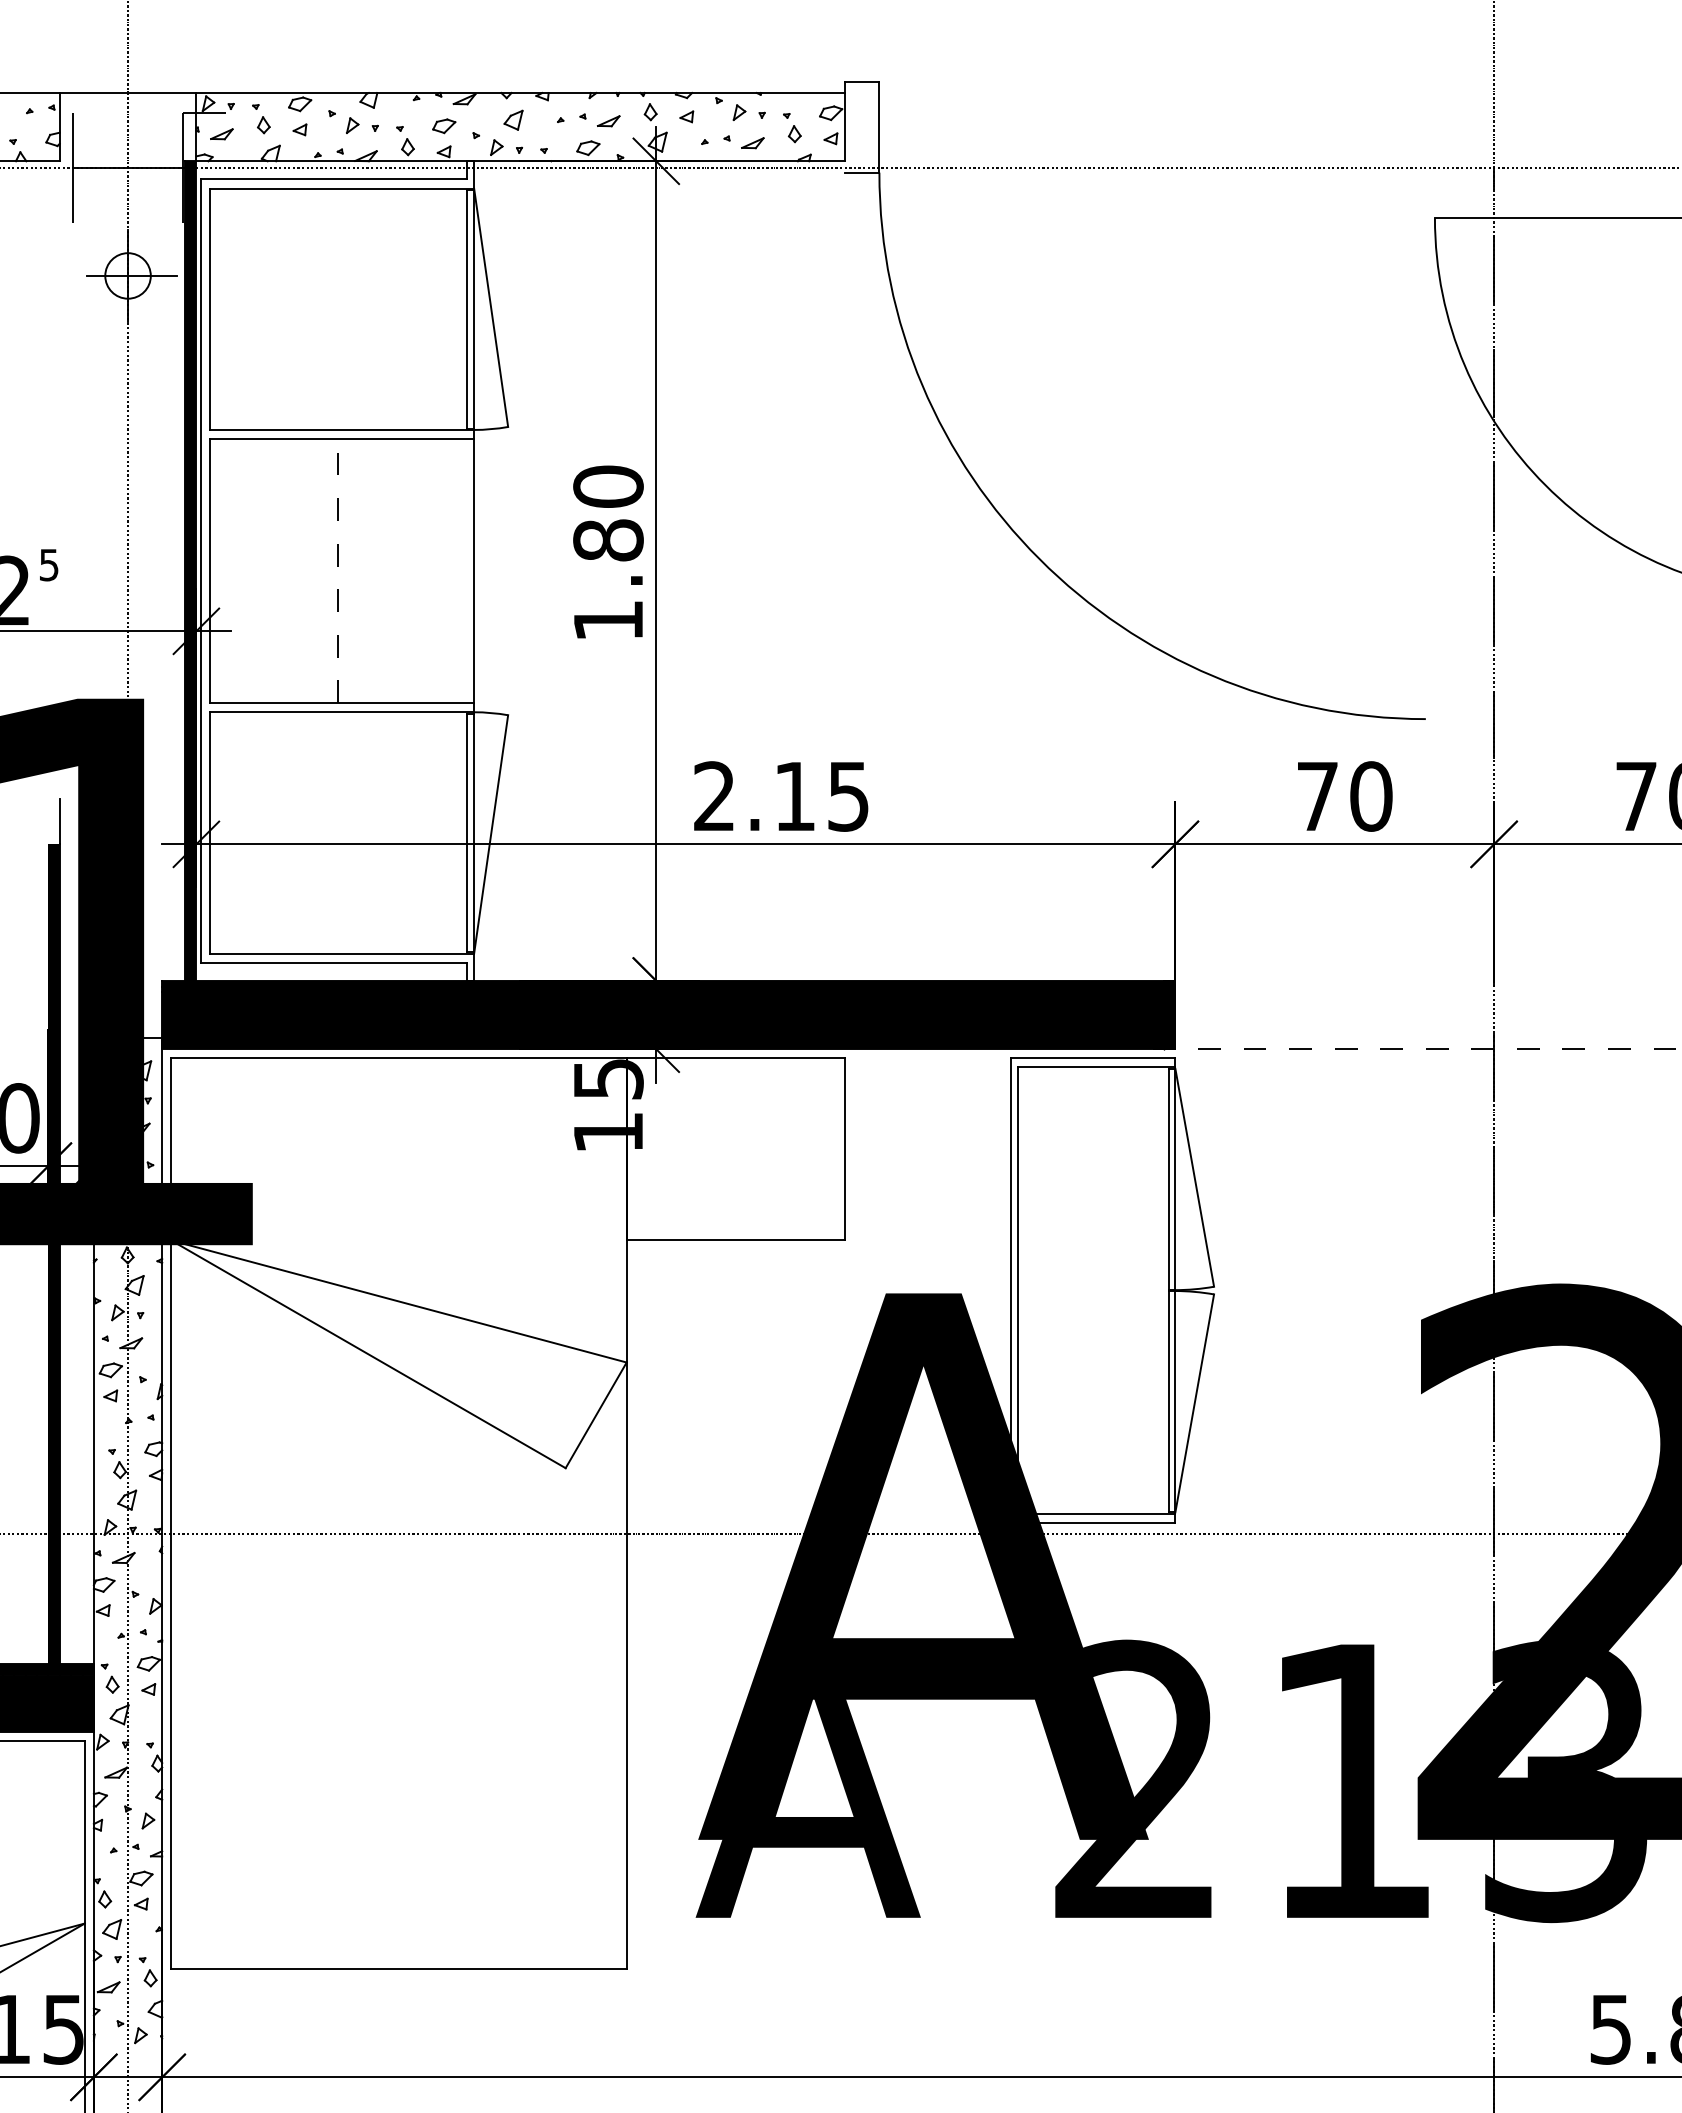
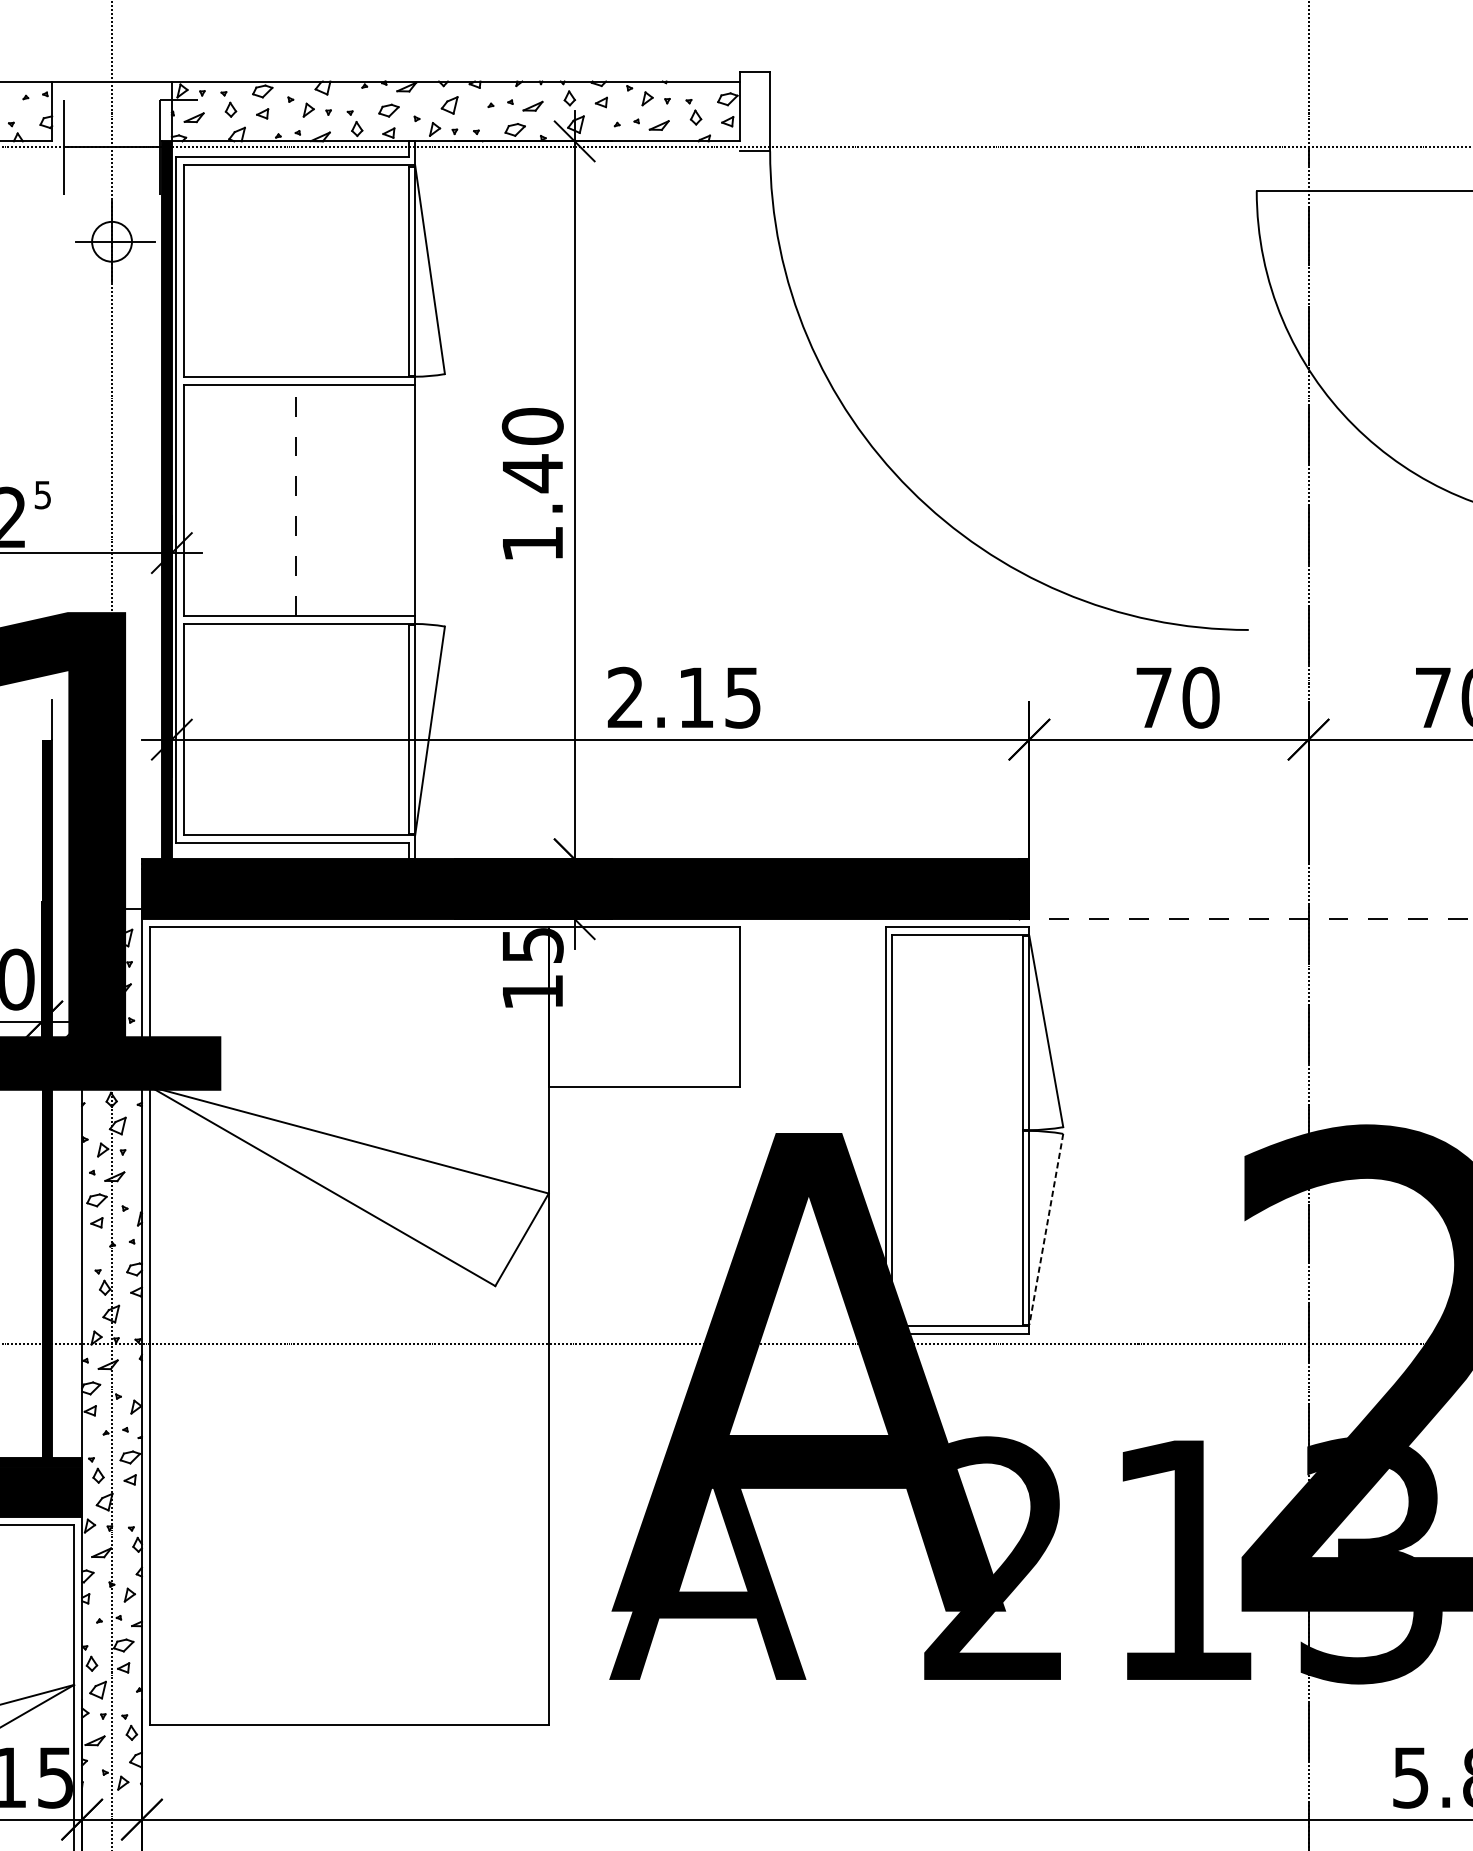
text: (608, 540) -> (532, 473), 1.80 -> 1.40
line: (1194, 1403) -> (1046, 1229), solid -> dashed

